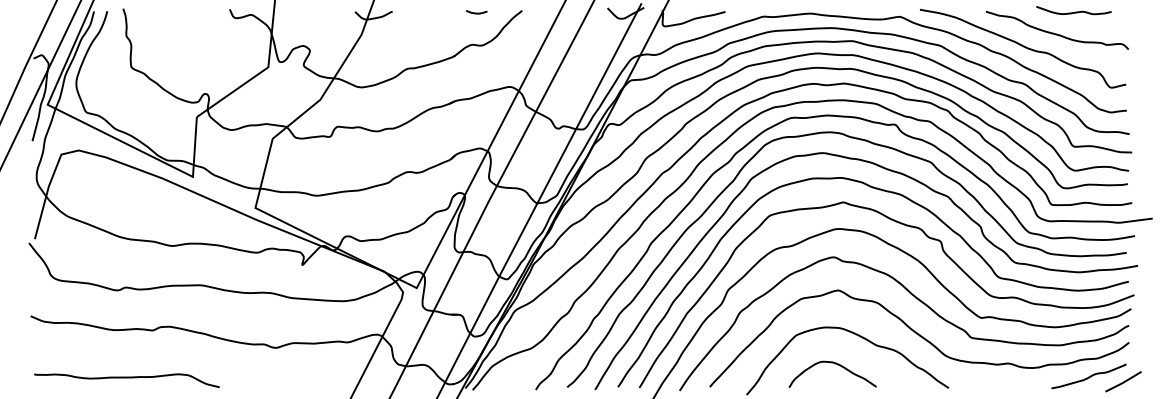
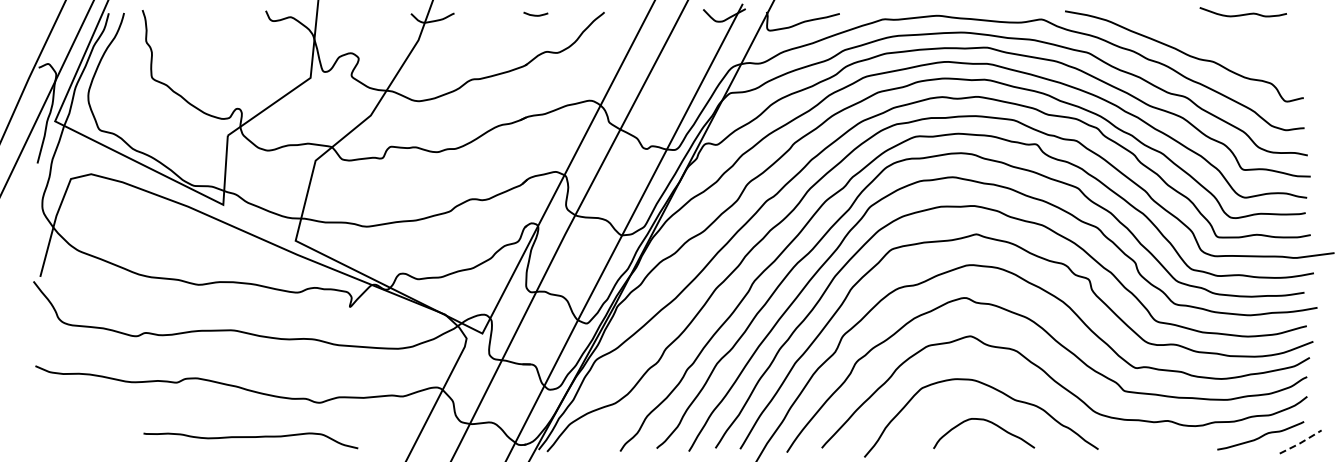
curve: (476, 12) -> (535, 14), moved
curve: (1055, 33) -> (1222, 38), removed
curve: (836, 364) -> (988, 422), moved
curve: (126, 377) -> (250, 437), moved
line: (1123, 383) -> (1300, 443), solid -> dashed

